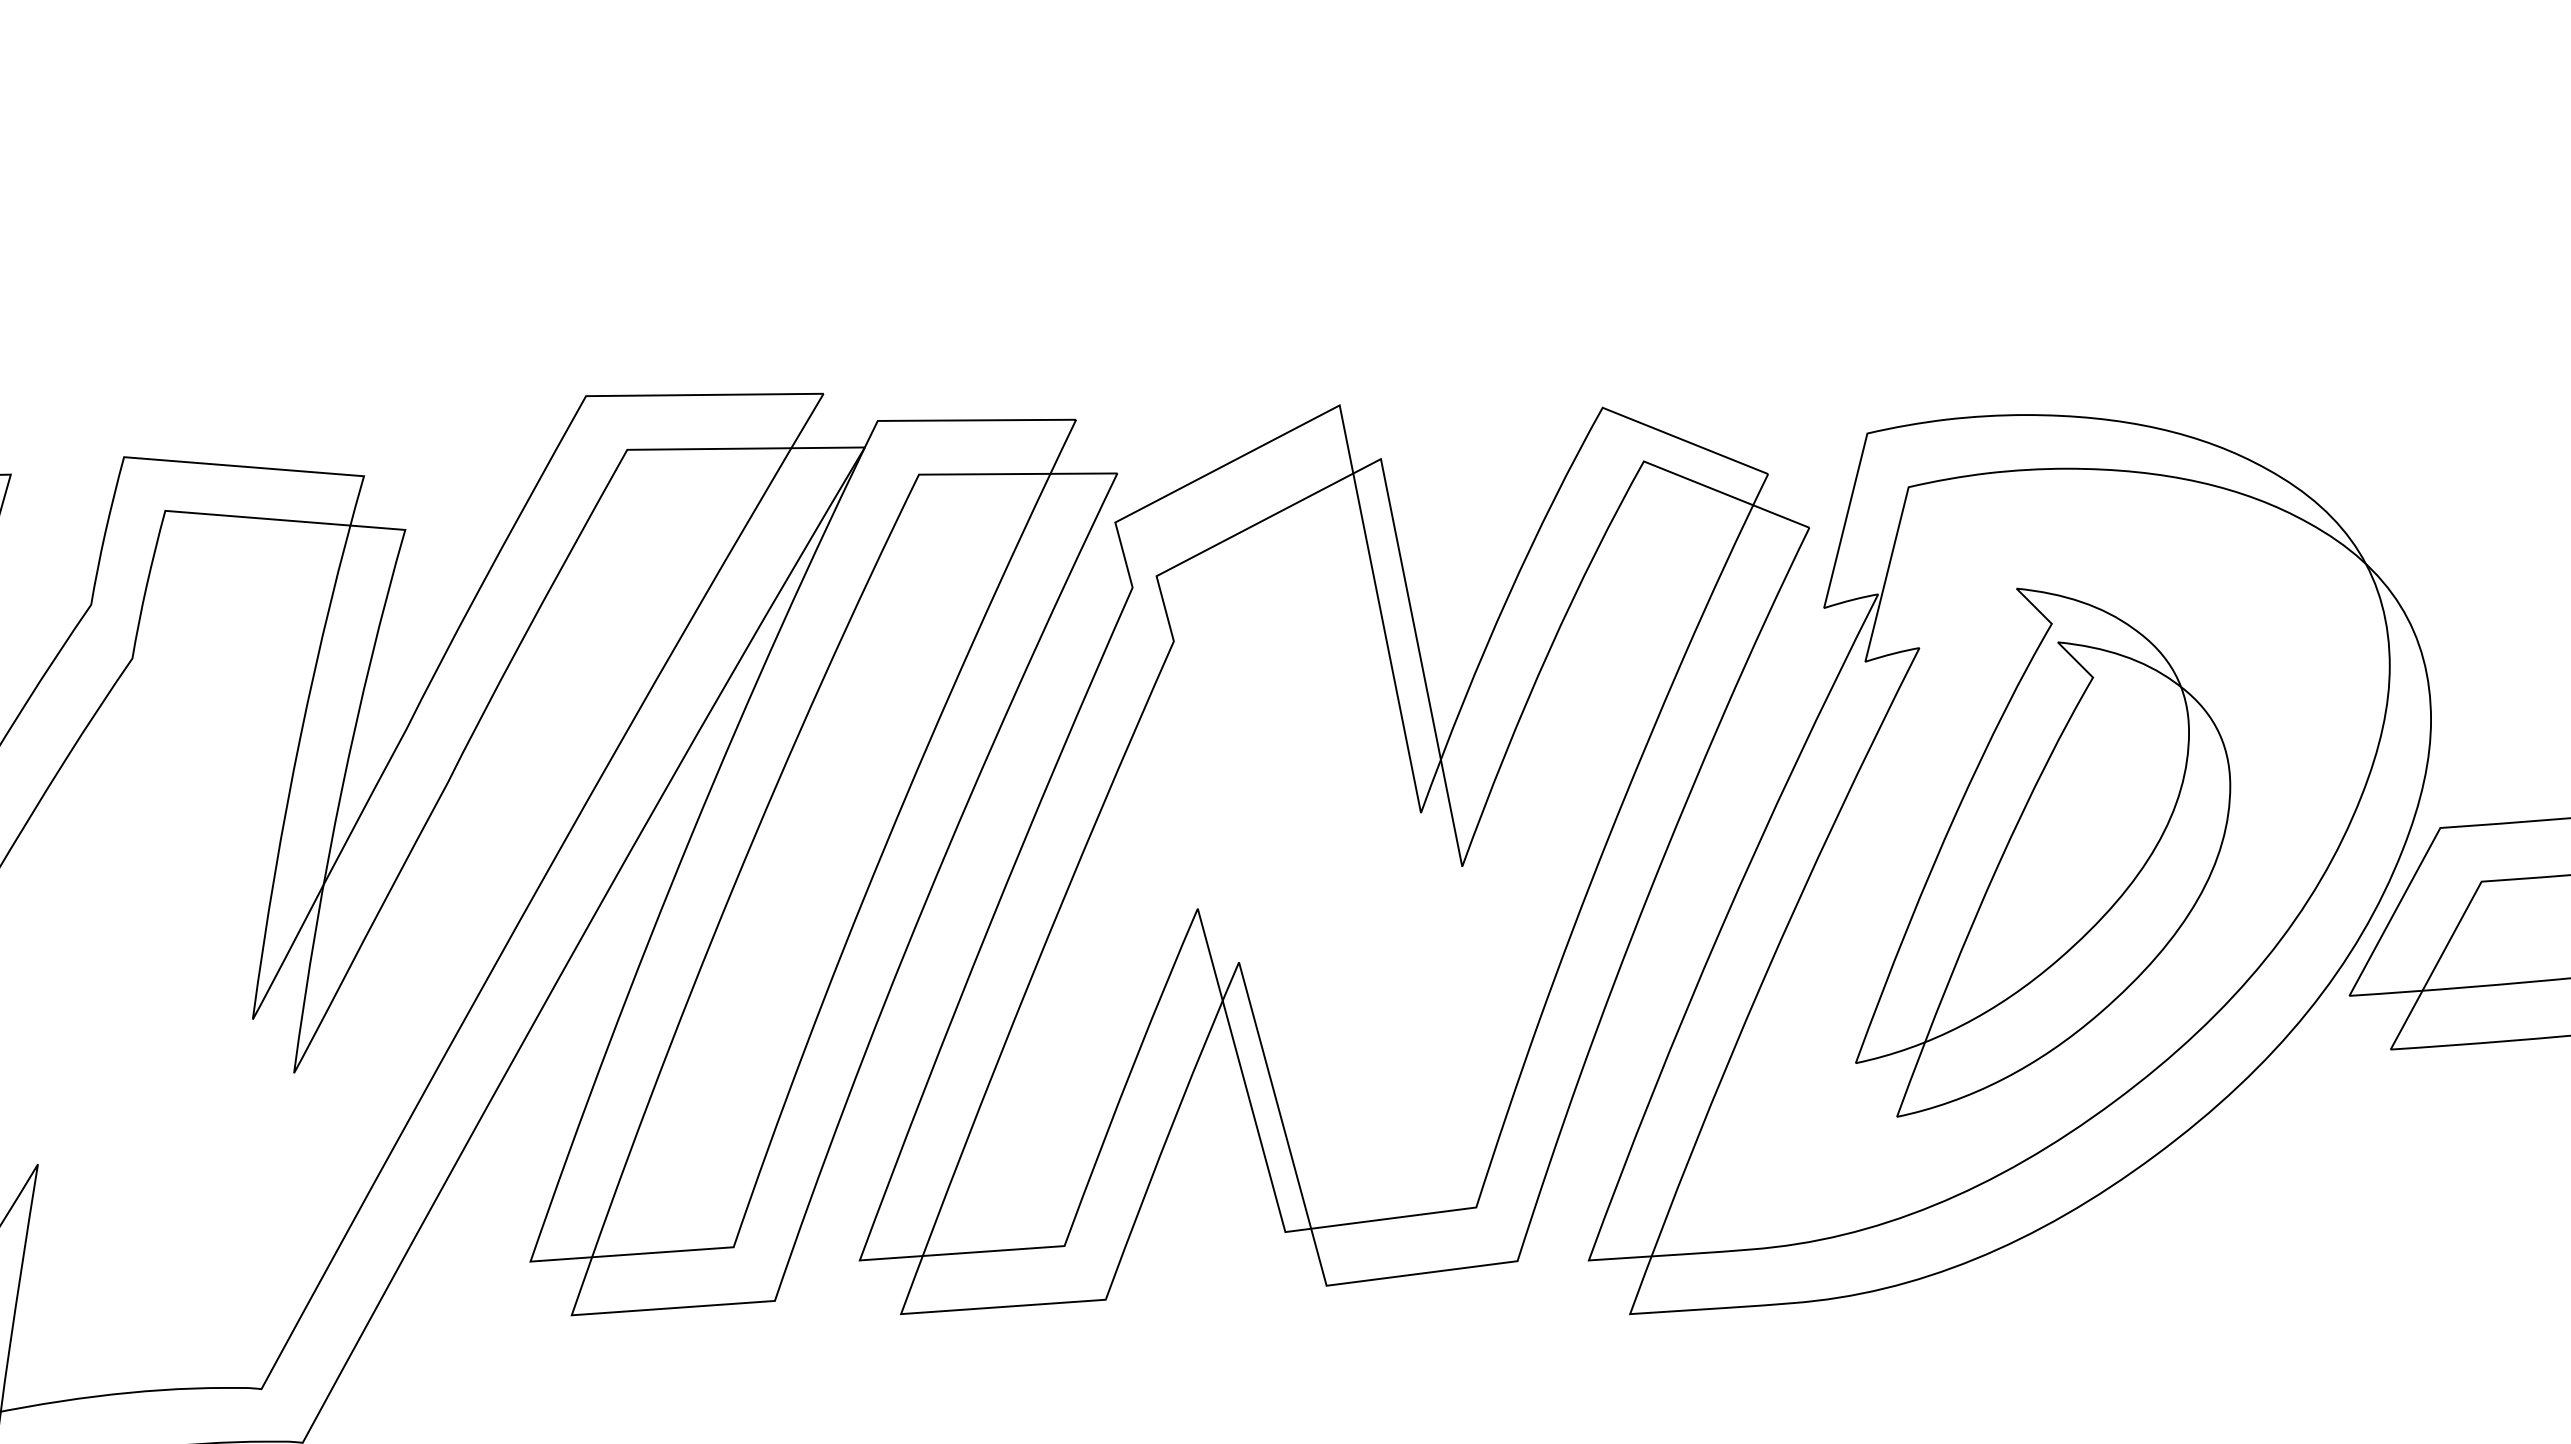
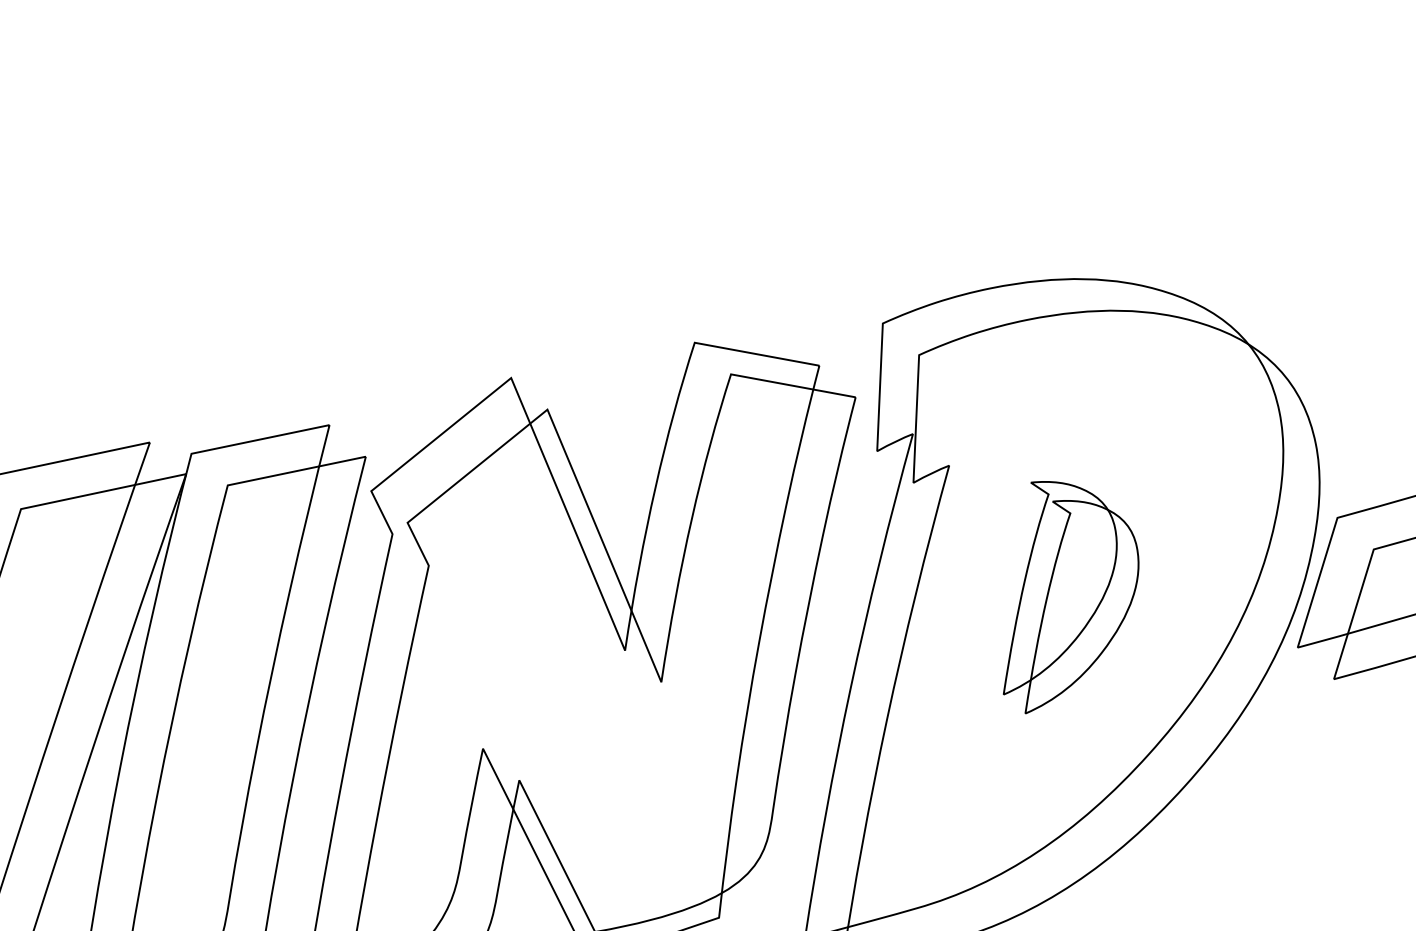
part: (2043, 852) -> (1064, 590), size x0.6

